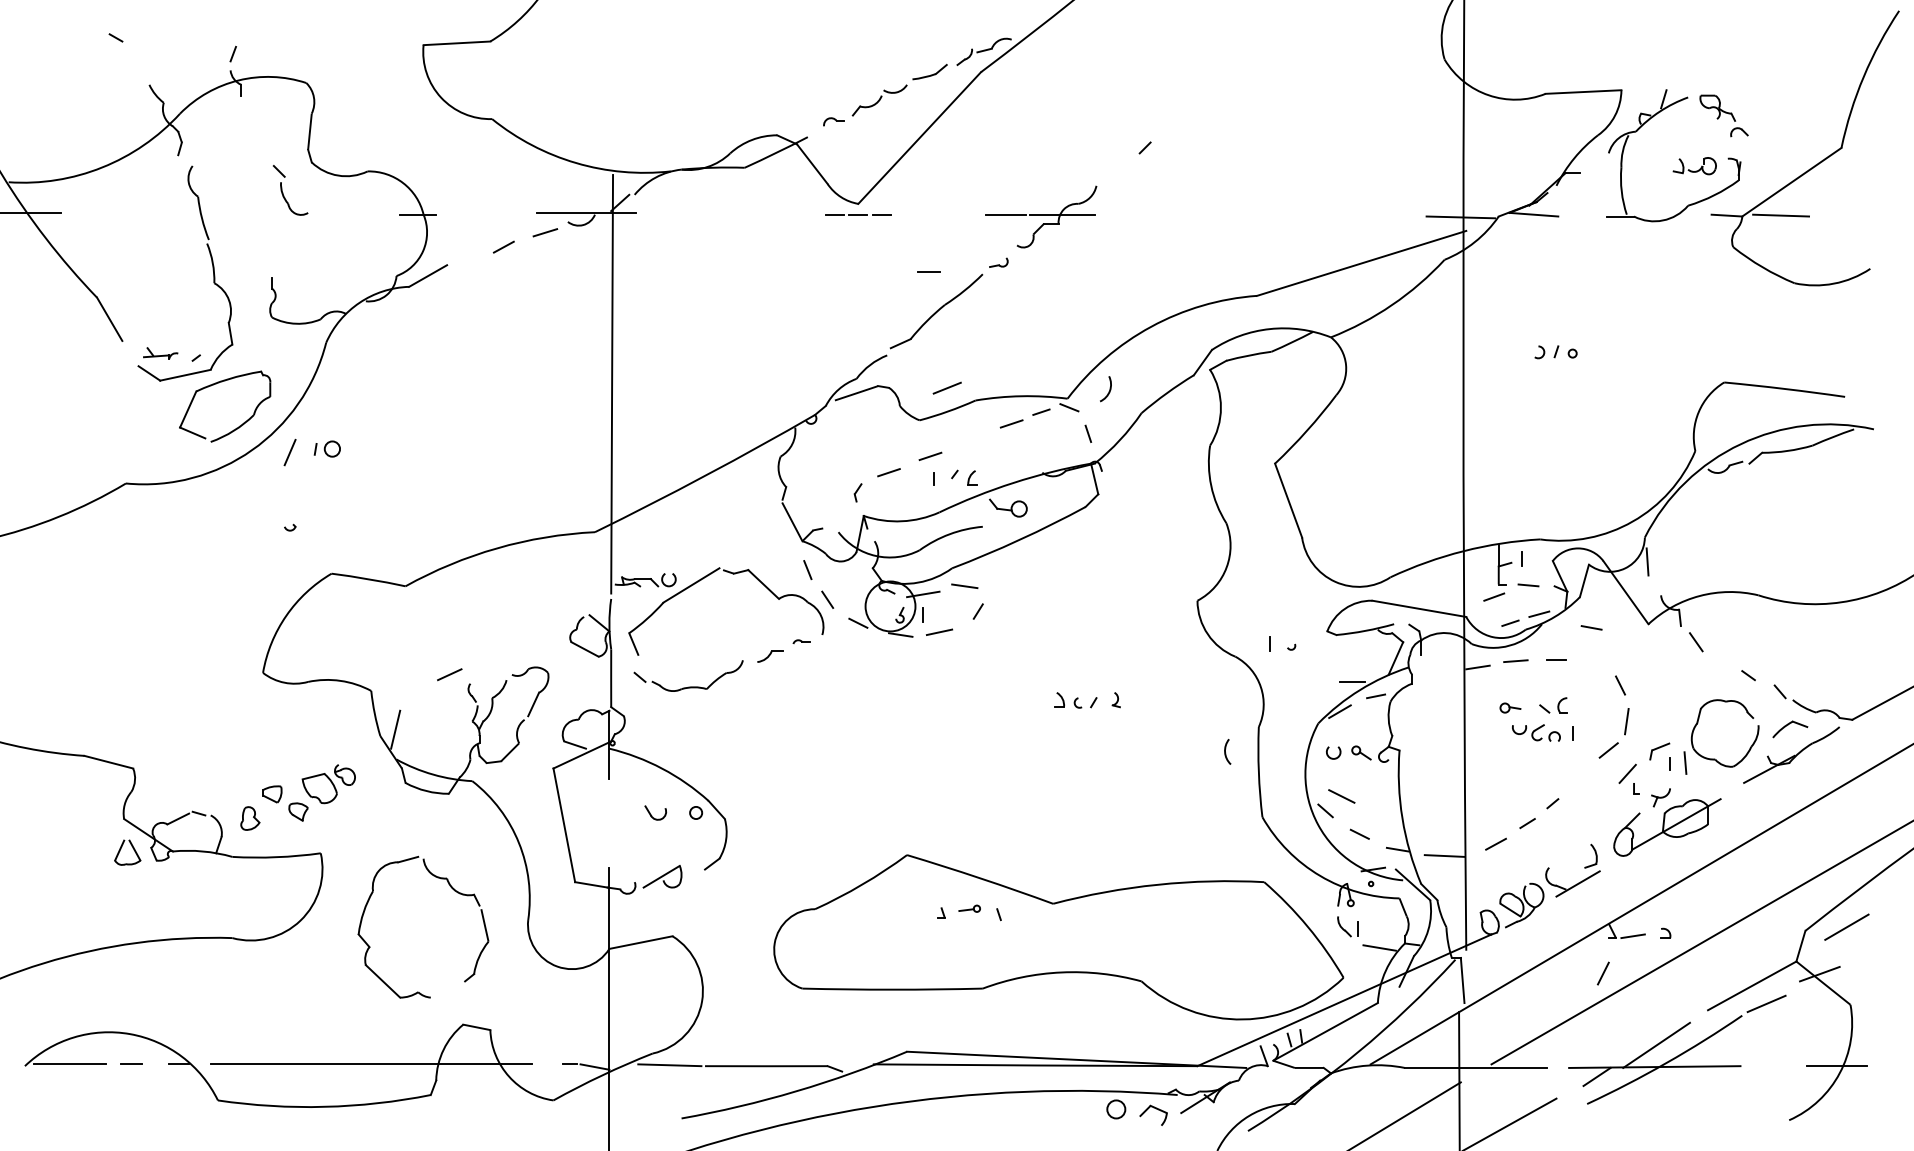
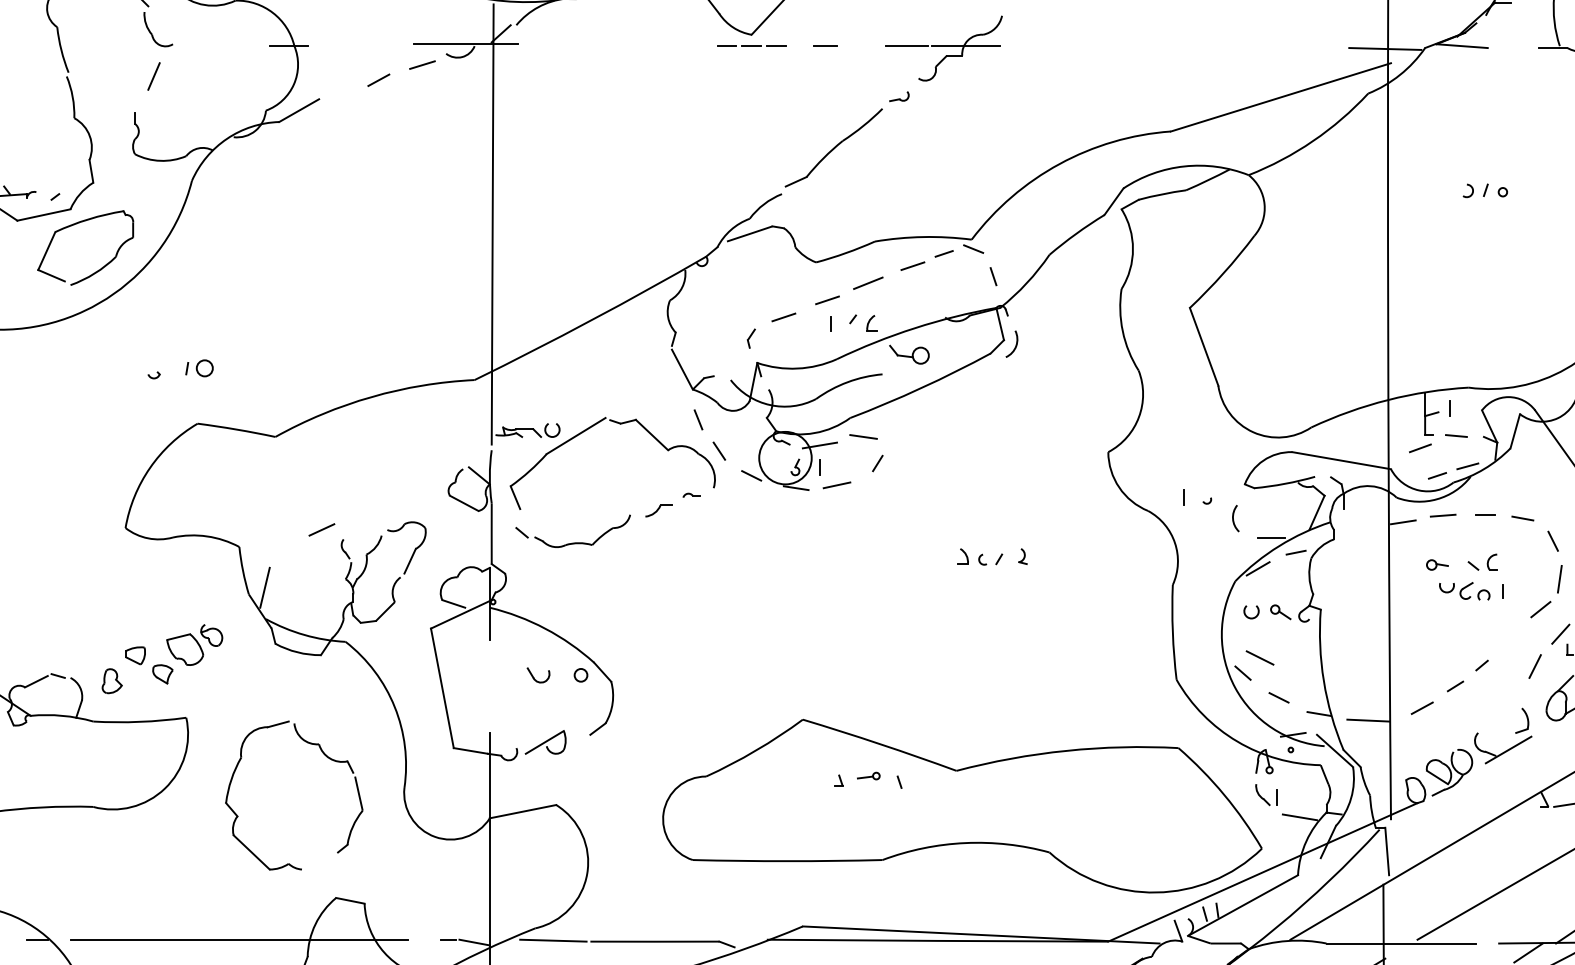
line: (928, 271) -> (825, 45), moved
line: (946, 387) -> (867, 282), moved
arc: (1108, 391) -> (1014, 346), moved
part: (326, 448) -> (198, 367), moved
line: (289, 452) -> (153, 76), moved
line: (1591, 627) -> (1522, 518), moved
arc: (1225, 751) -> (1233, 518), moved
line: (1603, 973) -> (1535, 666), moved

